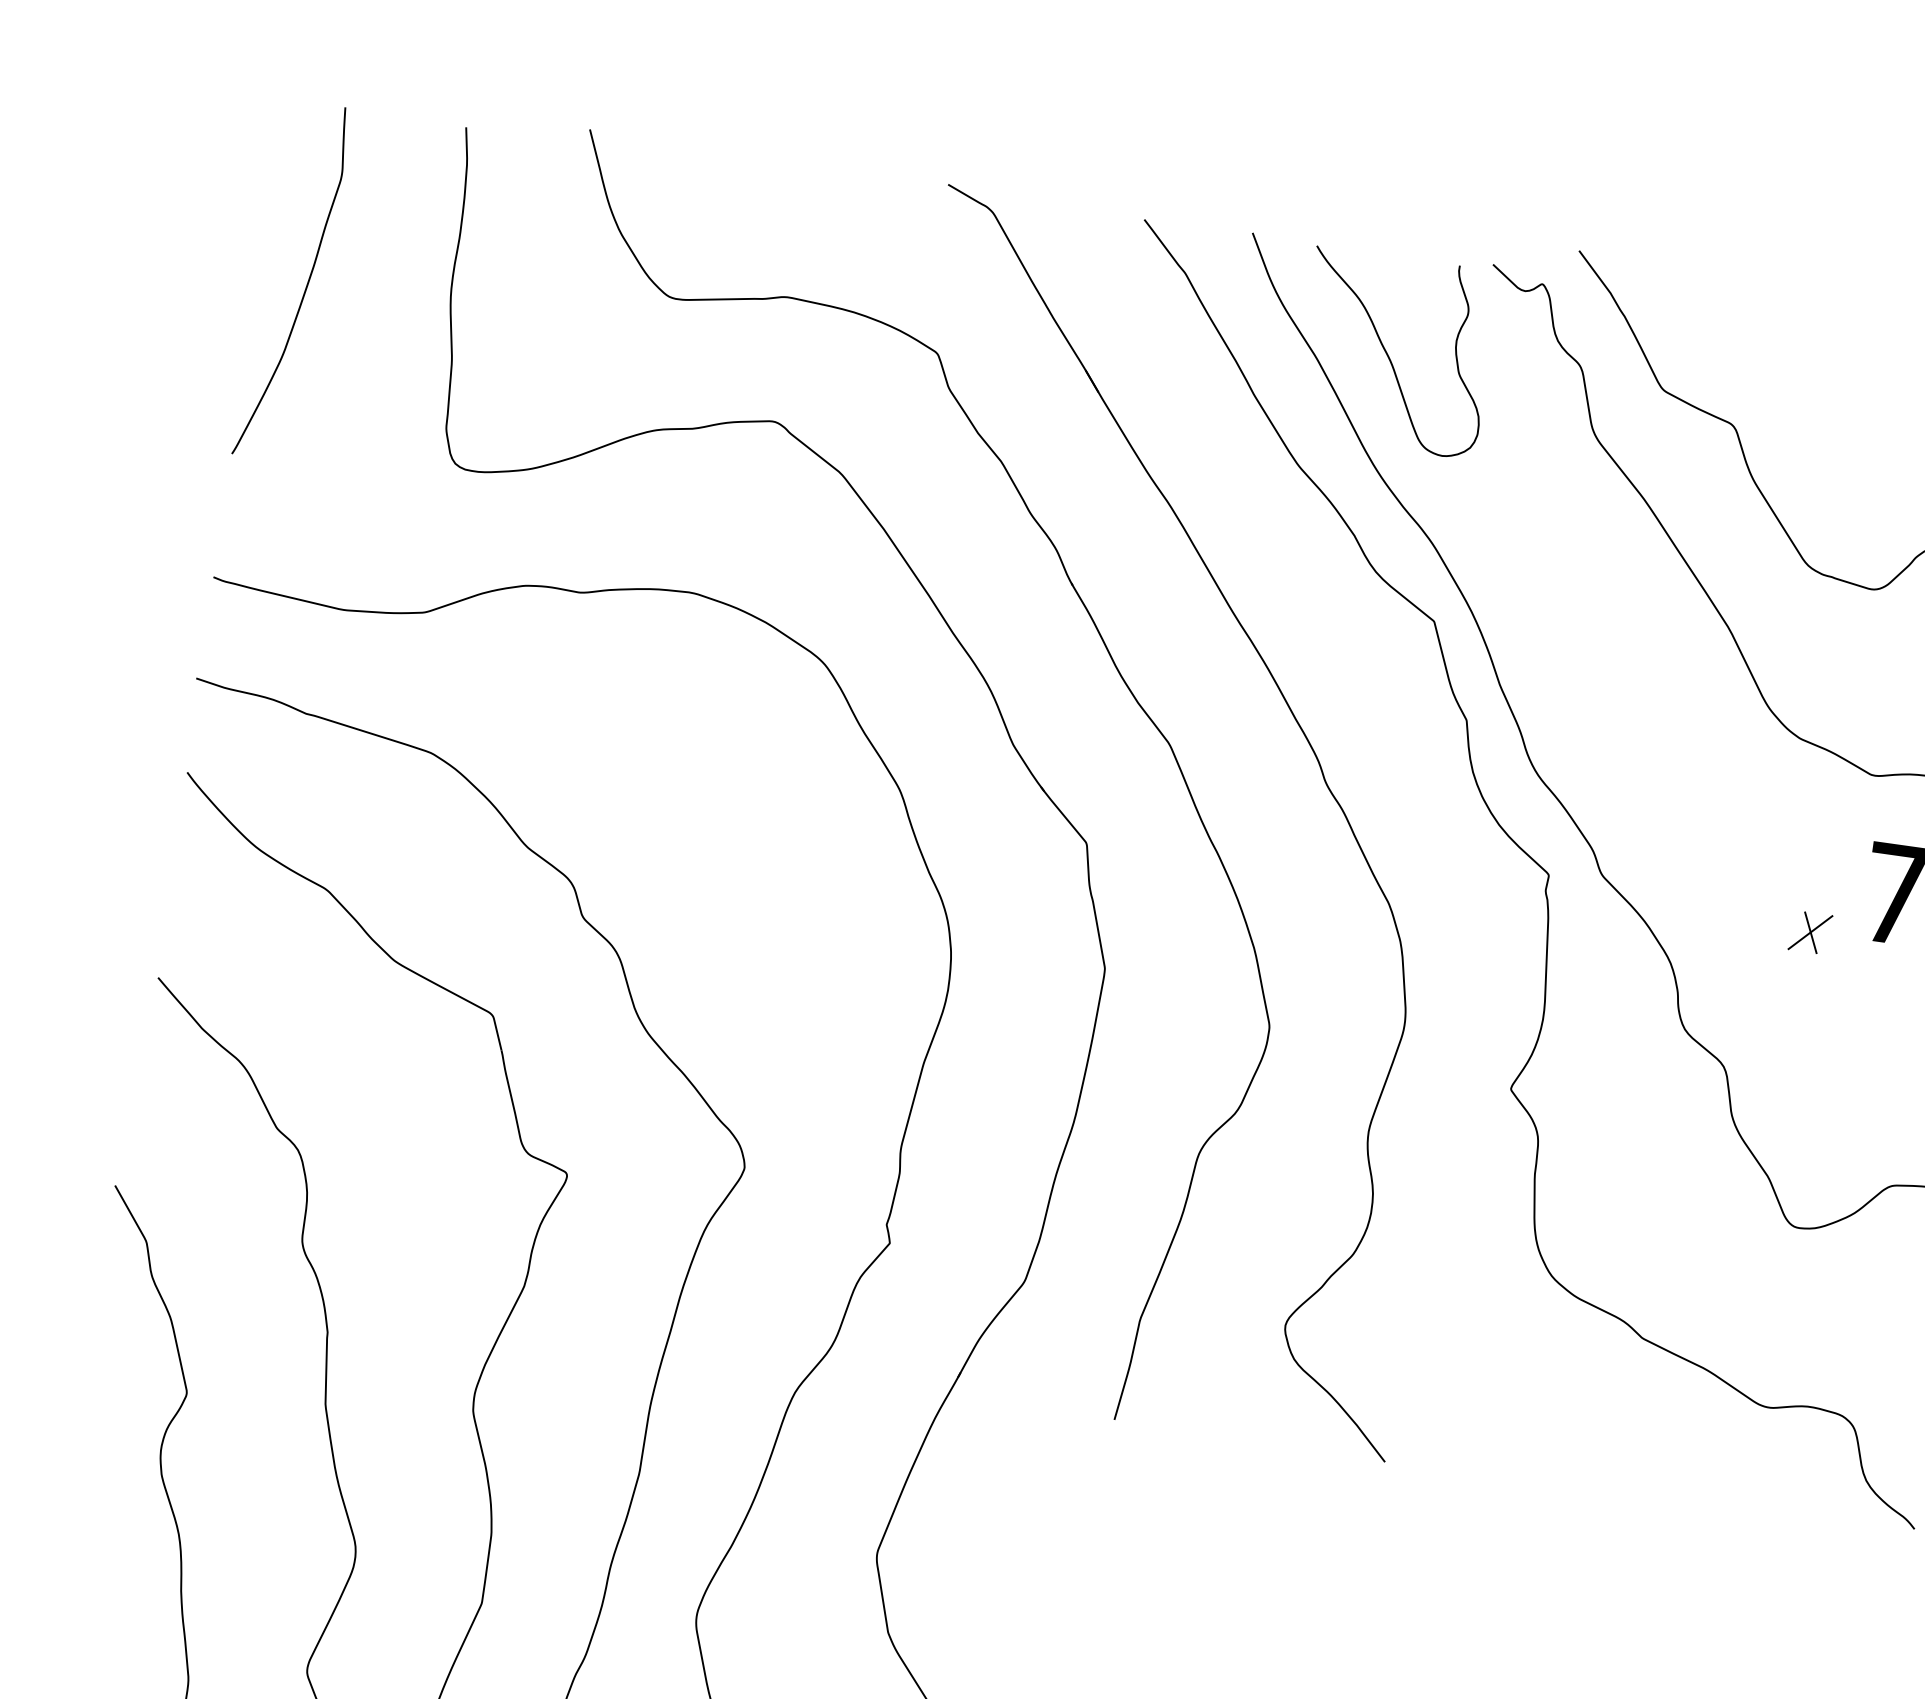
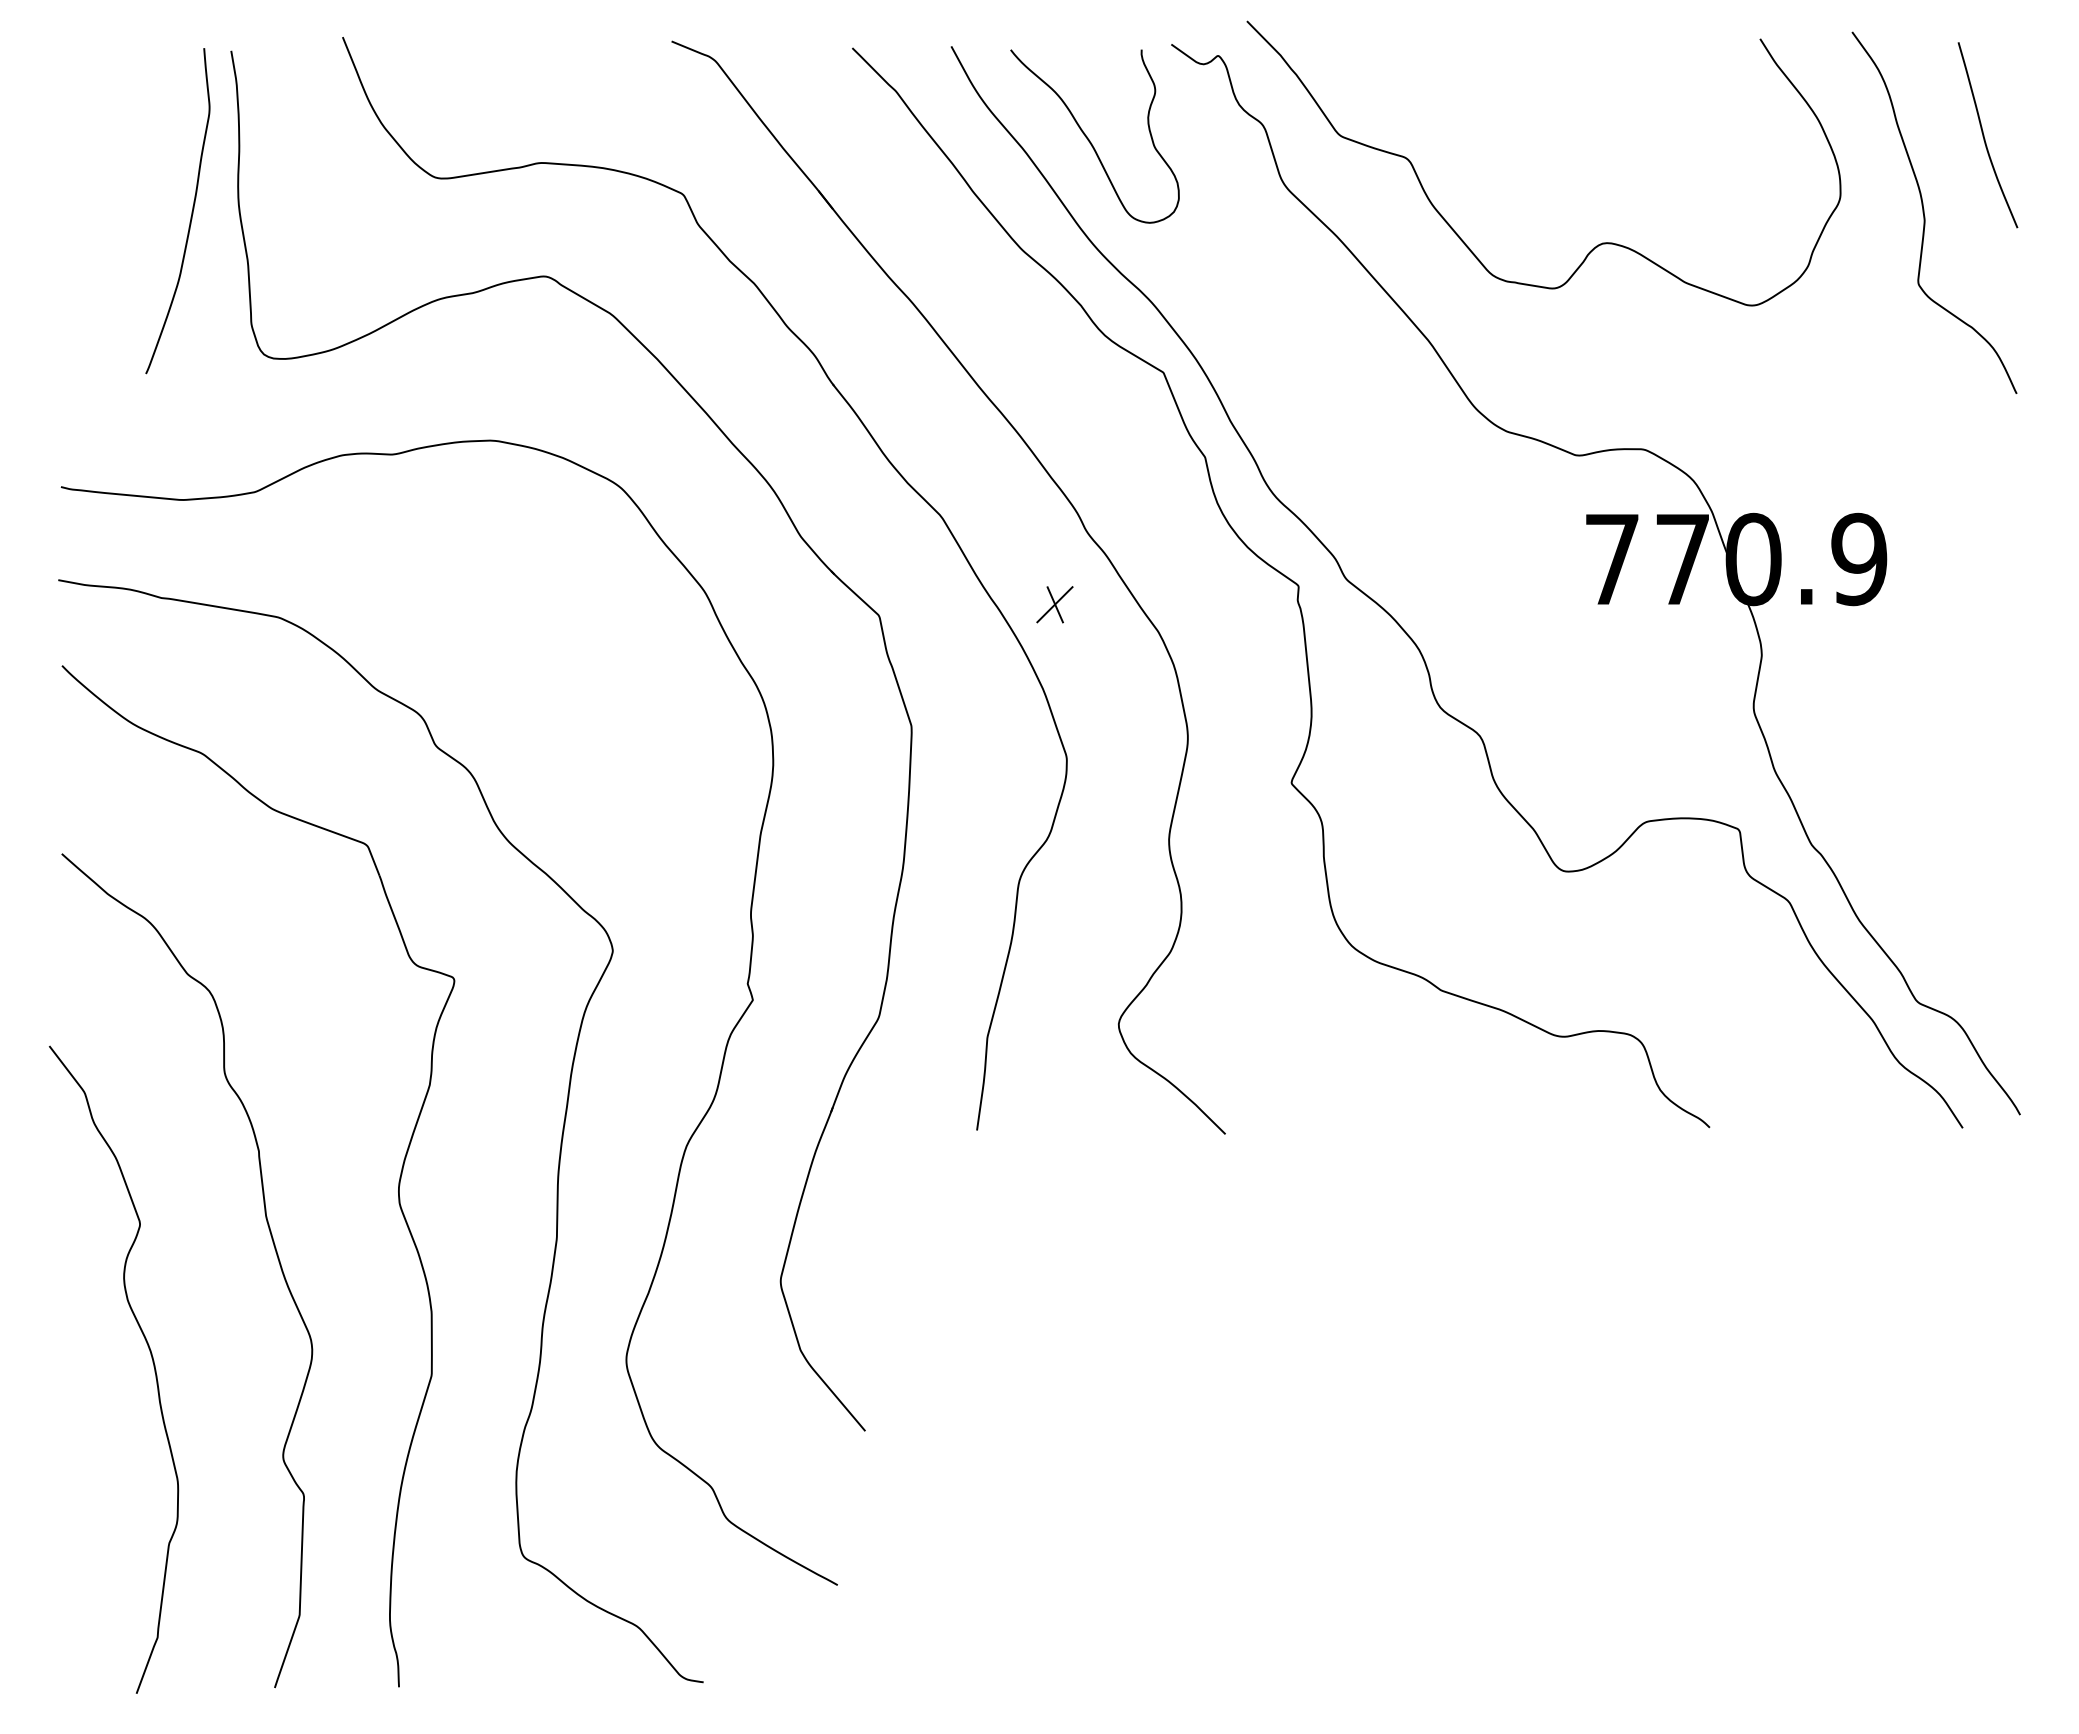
curve: (304, 288) -> (190, 216), moved
part: (1810, 932) -> (1054, 604), moved

